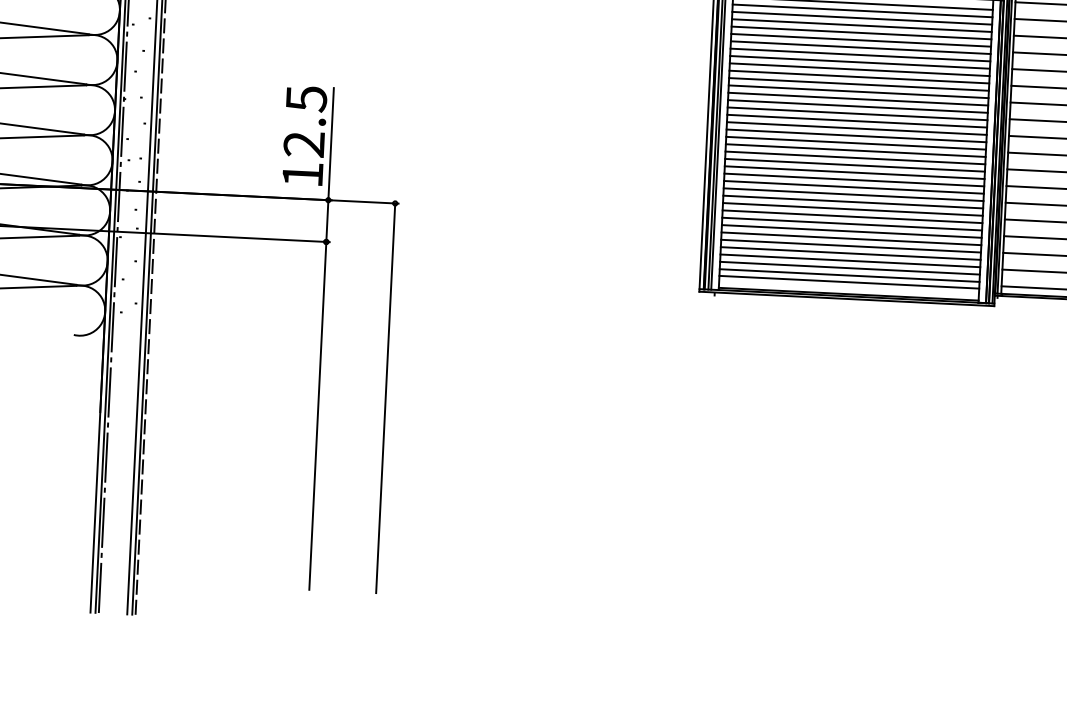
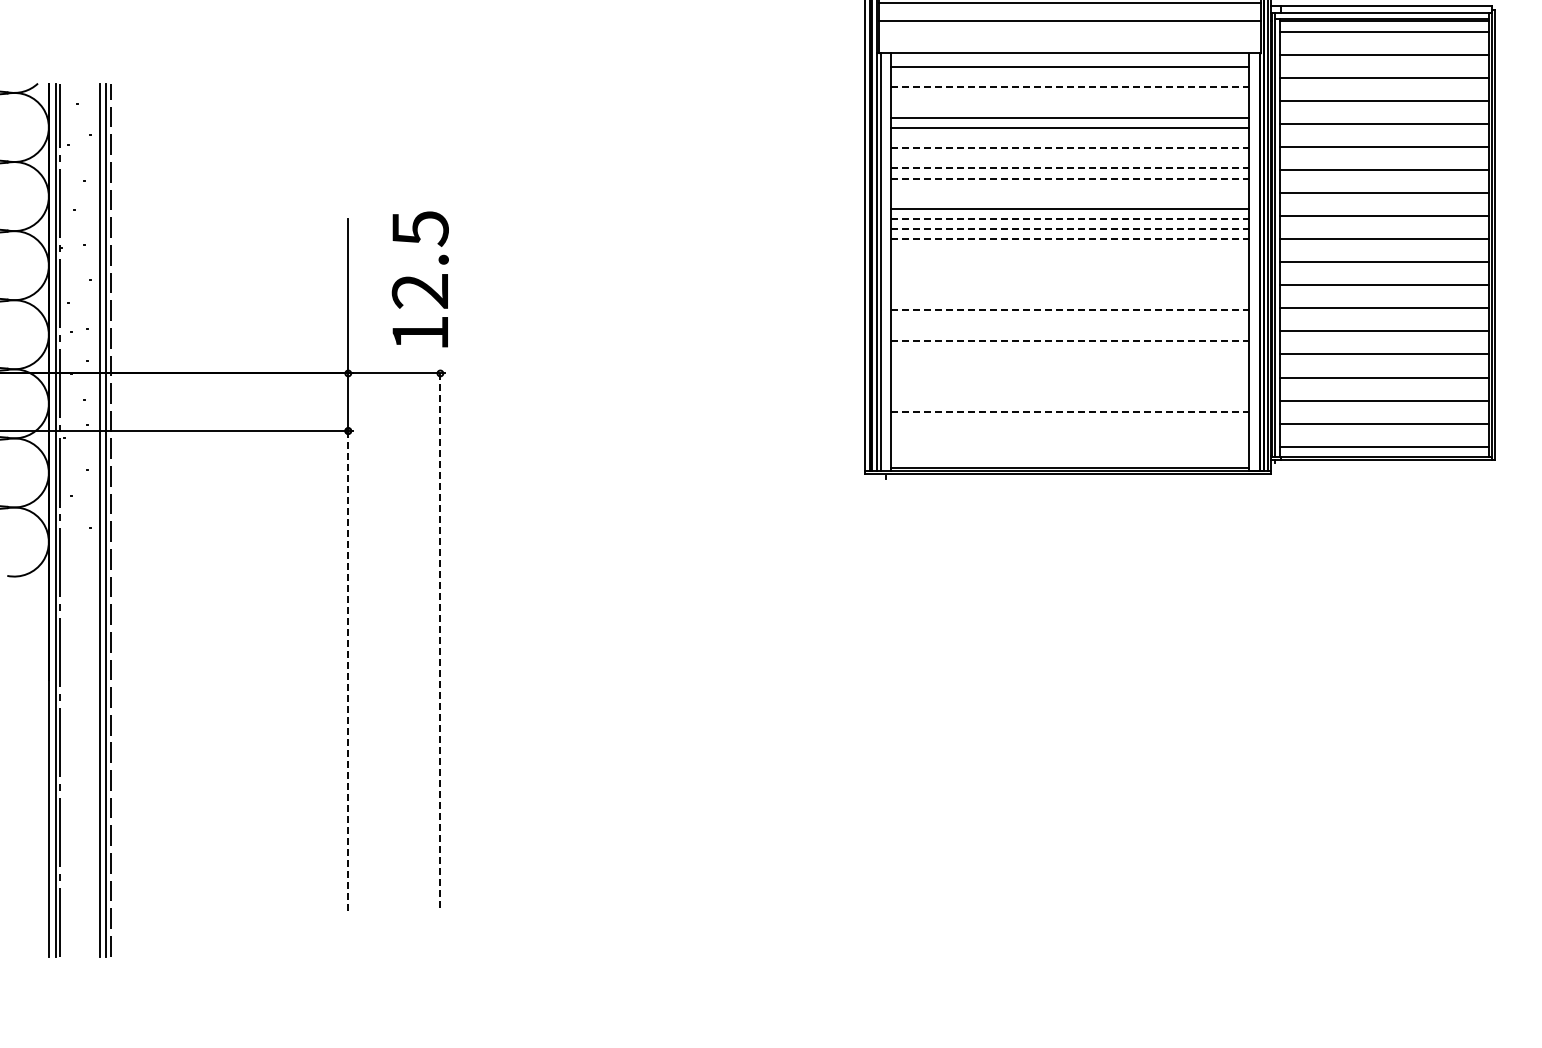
line: (862, 11) -> (1070, 77), removed
line: (862, 18) -> (1070, 87), solid -> dashed
line: (862, 25) -> (1070, 97), removed
line: (861, 32) -> (1070, 107), removed
line: (860, 55) -> (1070, 138), removed
line: (860, 62) -> (1070, 148), solid -> dashed
line: (859, 69) -> (1070, 158), removed
line: (859, 77) -> (1070, 168), solid -> dashed
line: (859, 84) -> (1070, 178), solid -> dashed
line: (858, 91) -> (1070, 188), removed
line: (858, 98) -> (1070, 198), removed
line: (857, 114) -> (1070, 219), solid -> dashed
line: (857, 121) -> (1070, 229), solid -> dashed
line: (857, 128) -> (1070, 239), solid -> dashed
text: (304, 135) -> (419, 279), moved
line: (856, 135) -> (1070, 249), removed
line: (856, 143) -> (1070, 259), removed
line: (856, 150) -> (1070, 269), removed
line: (855, 157) -> (1070, 279), removed
line: (855, 165) -> (1070, 290), removed
line: (854, 172) -> (1070, 300), removed
line: (854, 180) -> (1070, 310), solid -> dashed
line: (854, 187) -> (1070, 320), removed
line: (853, 194) -> (1070, 330), removed
line: (853, 201) -> (1070, 340), solid -> dashed
line: (853, 209) -> (1070, 350), removed
line: (852, 216) -> (1070, 360), removed
line: (852, 224) -> (1070, 371), removed
line: (852, 231) -> (1070, 381), removed
line: (851, 238) -> (1070, 391), removed
line: (851, 246) -> (1070, 401), removed
line: (850, 253) -> (1070, 411), solid -> dashed
line: (850, 260) -> (1070, 421), removed
line: (850, 267) -> (1070, 431), removed
line: (849, 275) -> (1070, 442), removed
line: (849, 282) -> (1070, 451), removed
line: (385, 398) -> (440, 642), solid -> dashed
line: (318, 415) -> (348, 670), solid -> dashed

